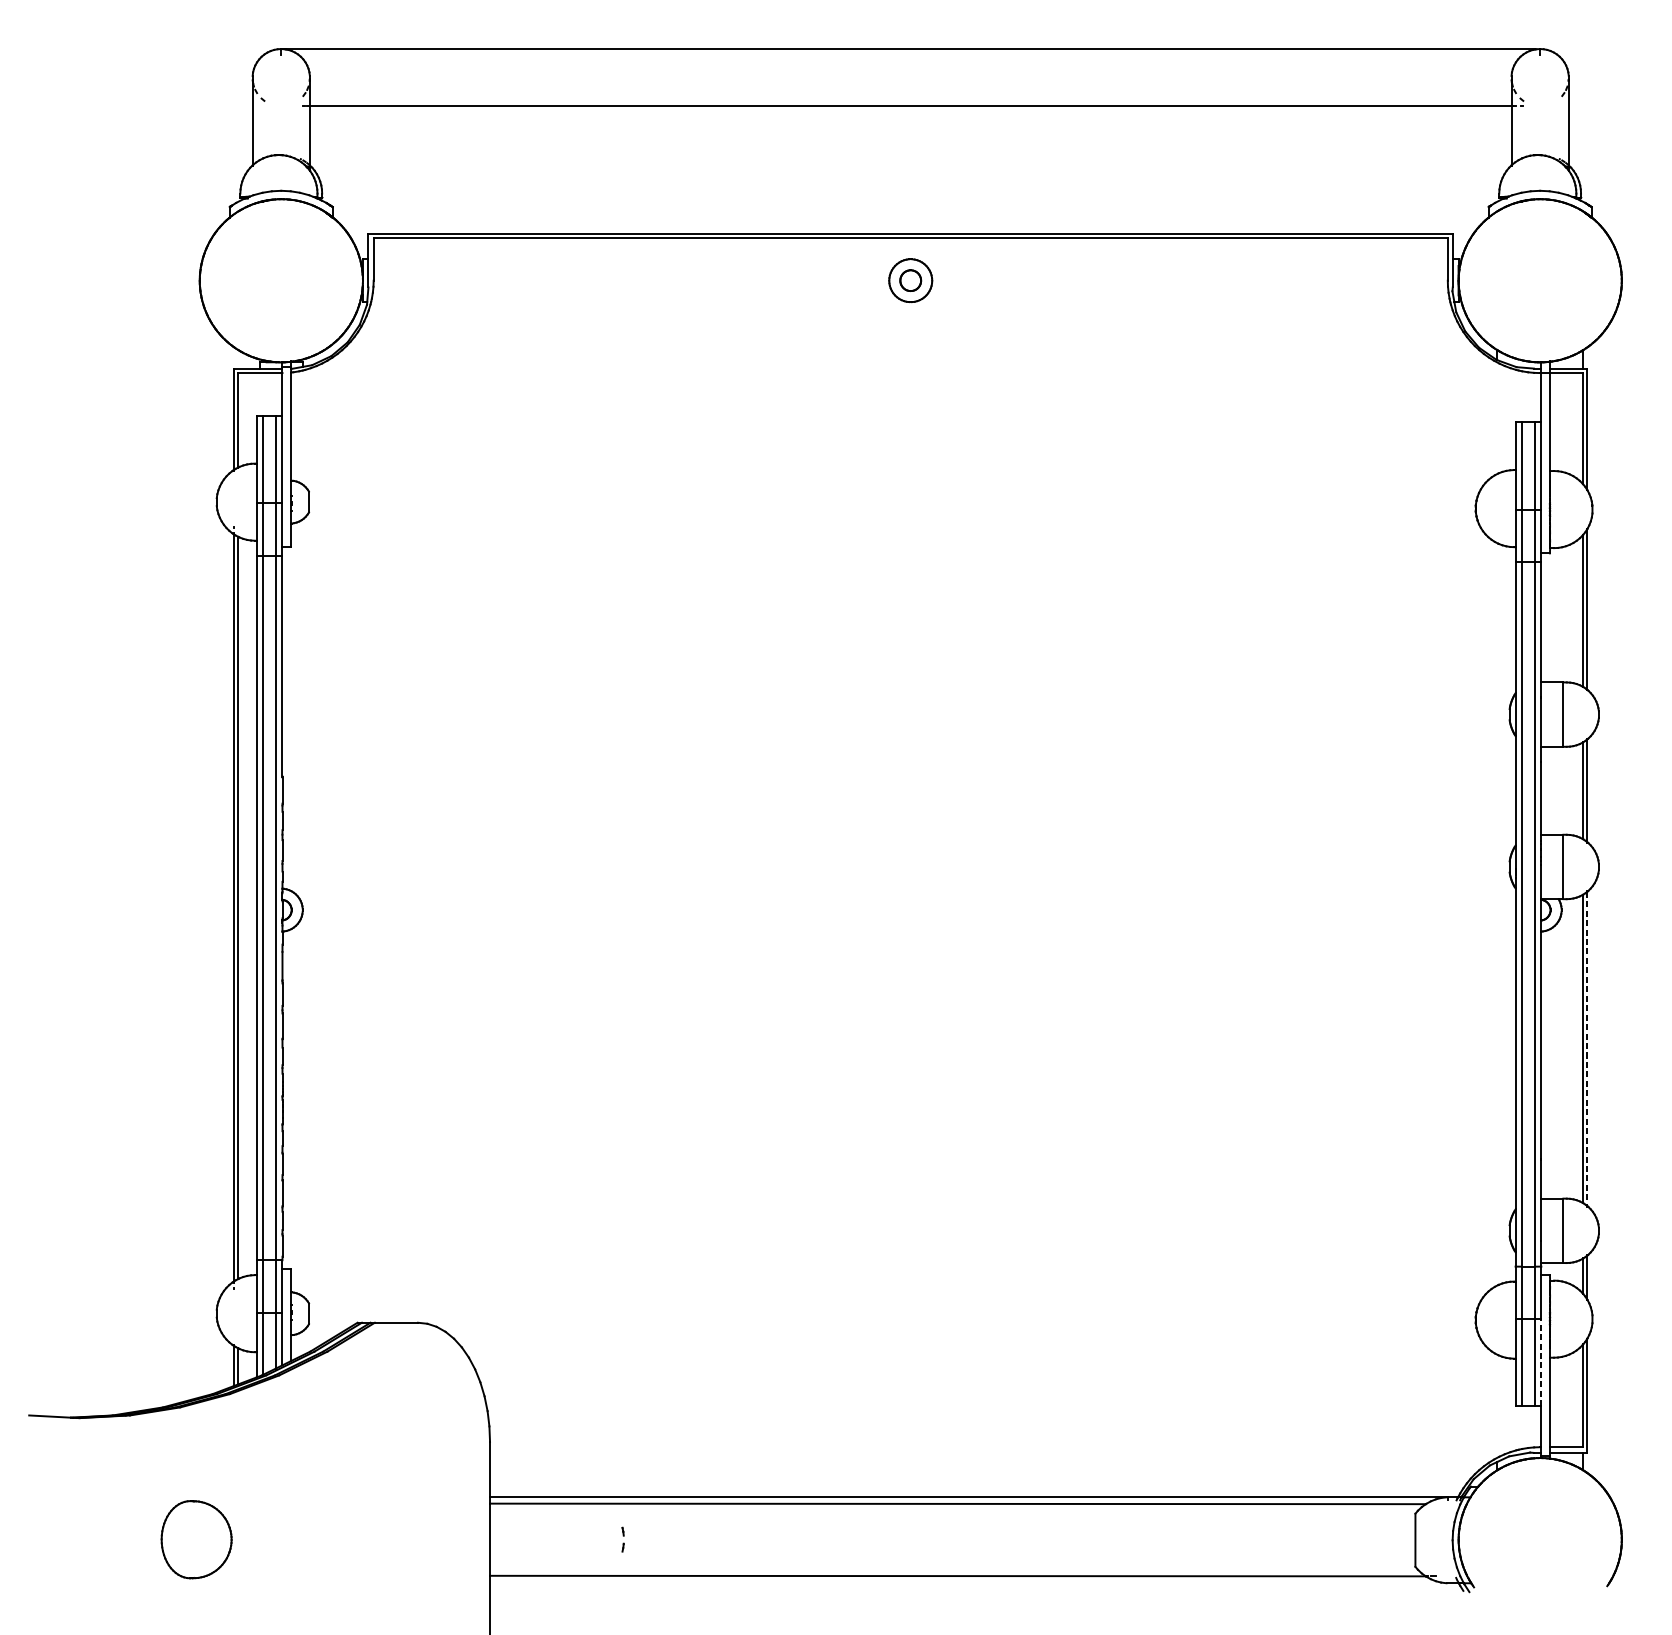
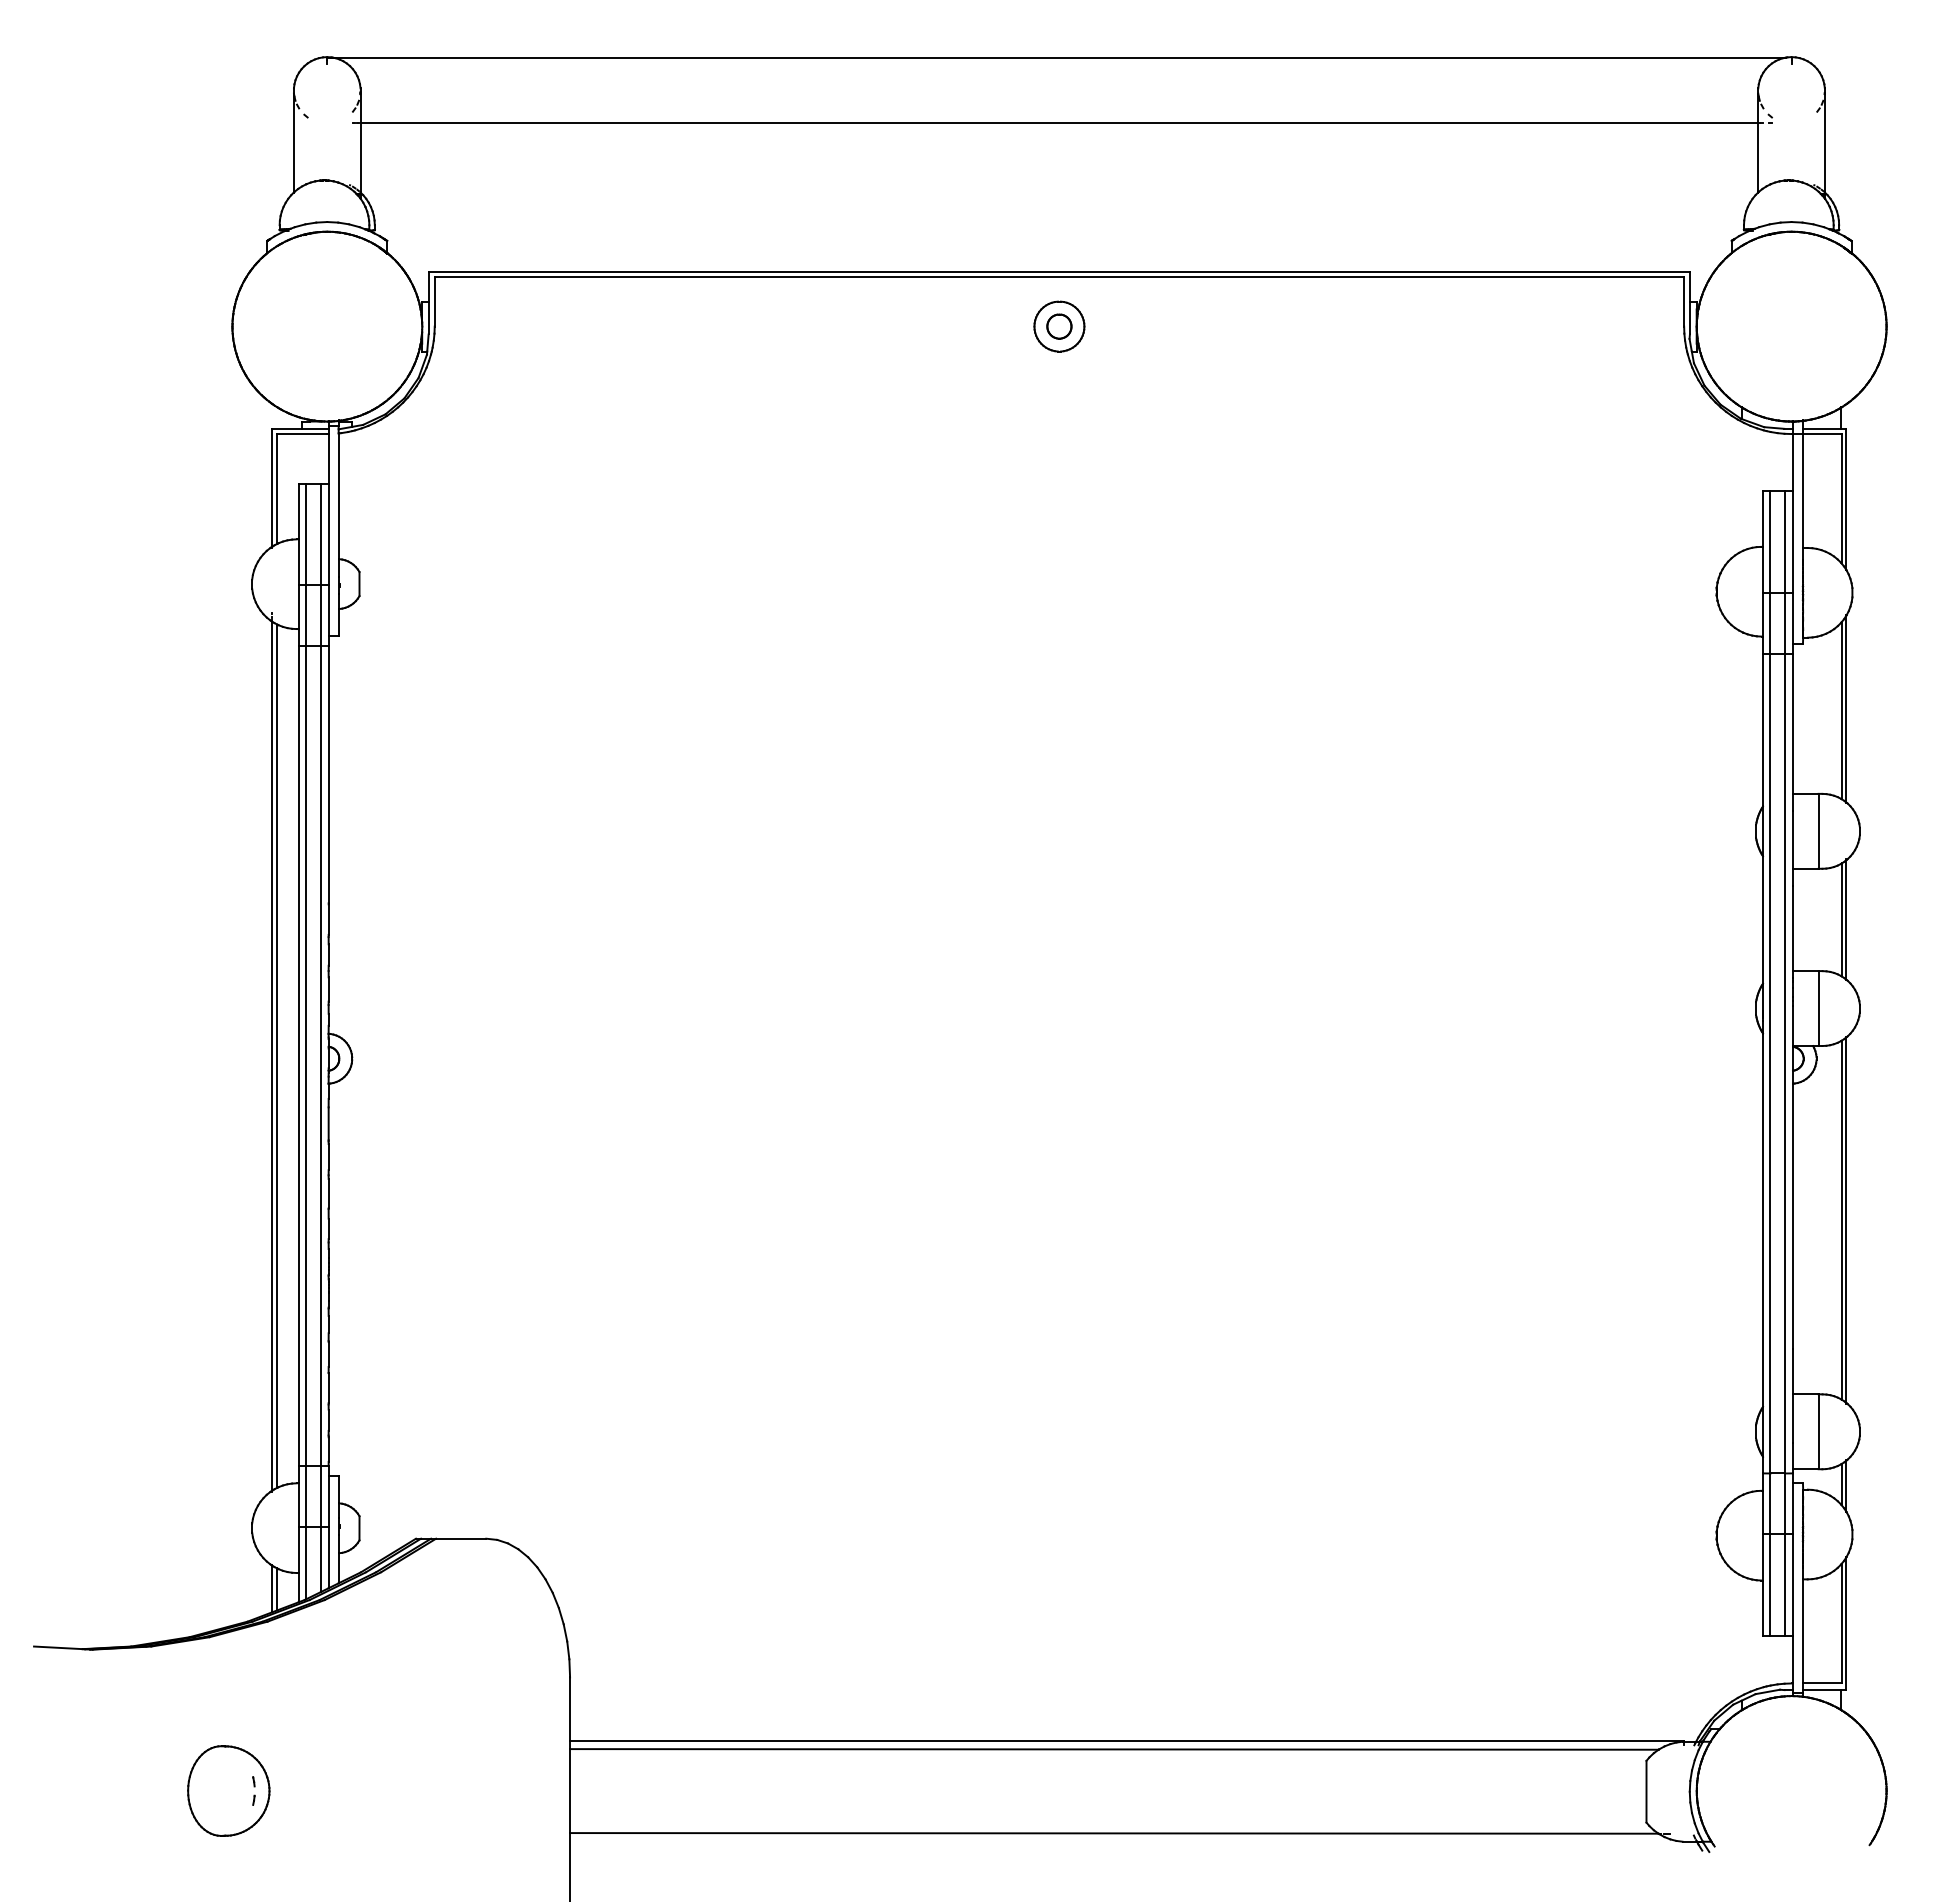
line: (1587, 1049) -> (1846, 1220), dashed -> solid
line: (1540, 1362) -> (1792, 1585), dashed -> solid
part: (622, 1539) -> (253, 1790), moved

